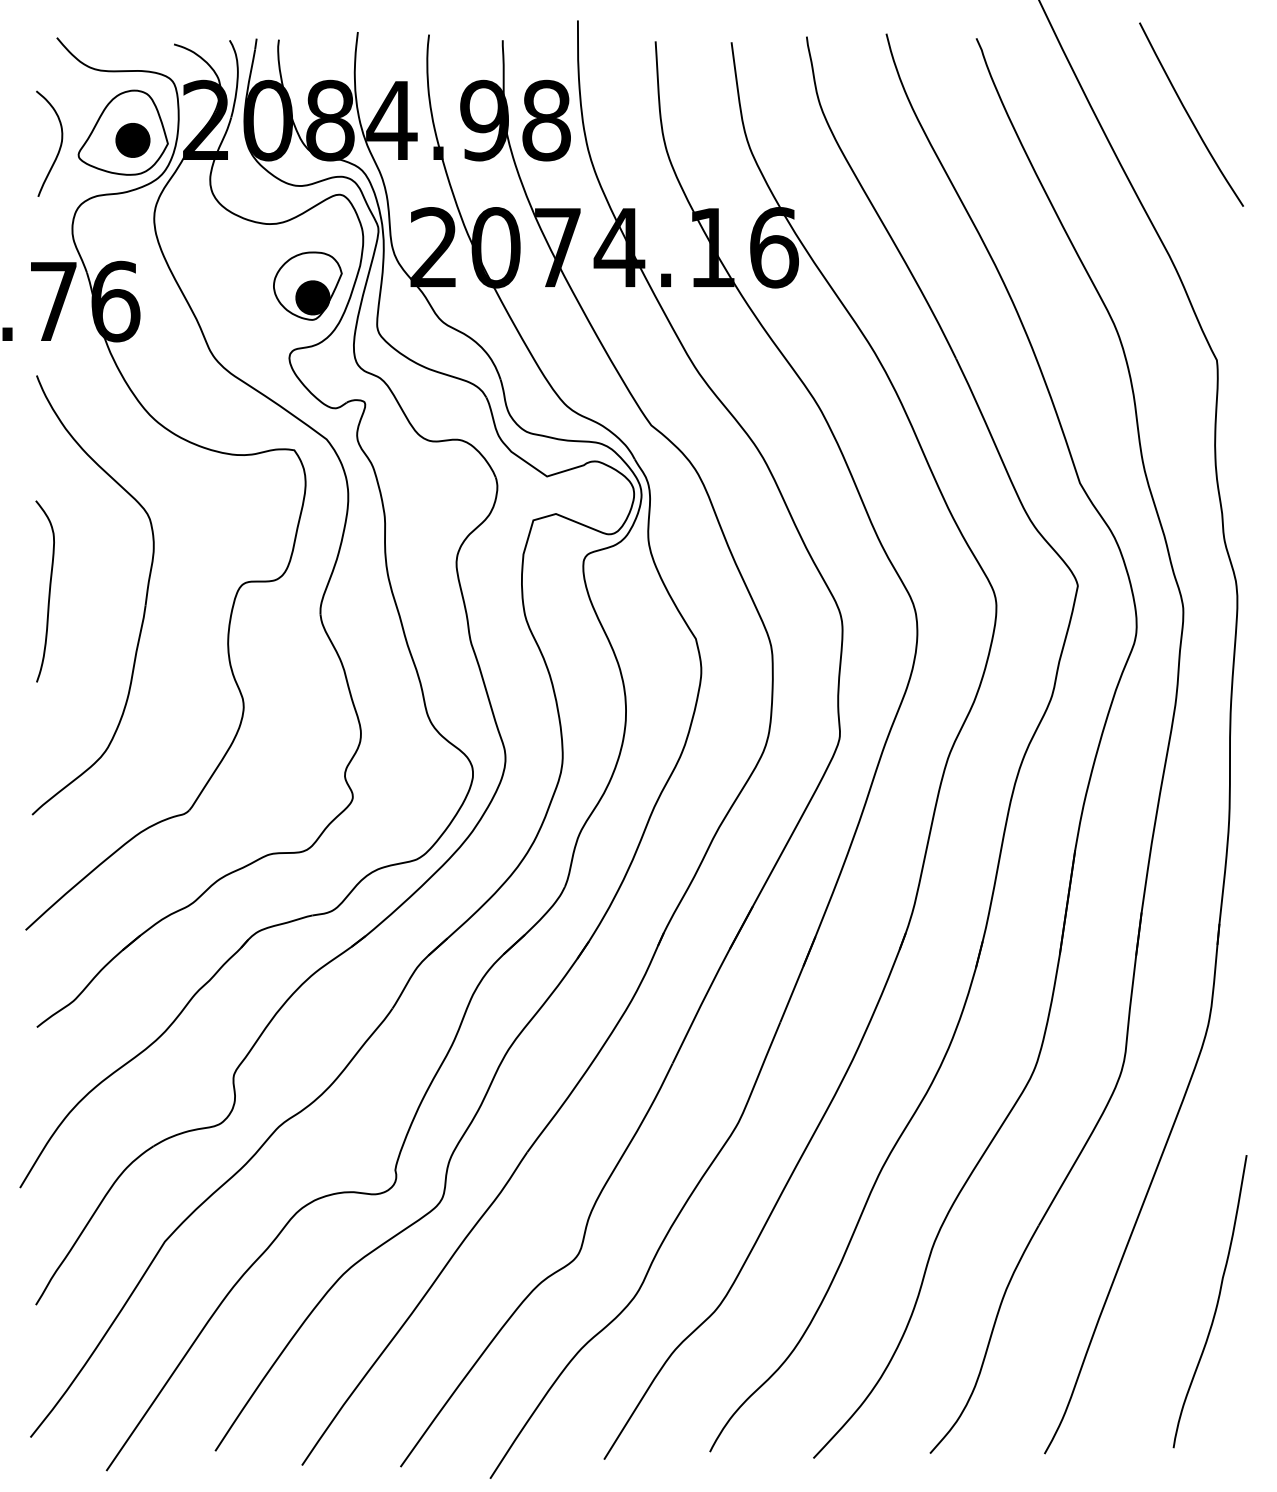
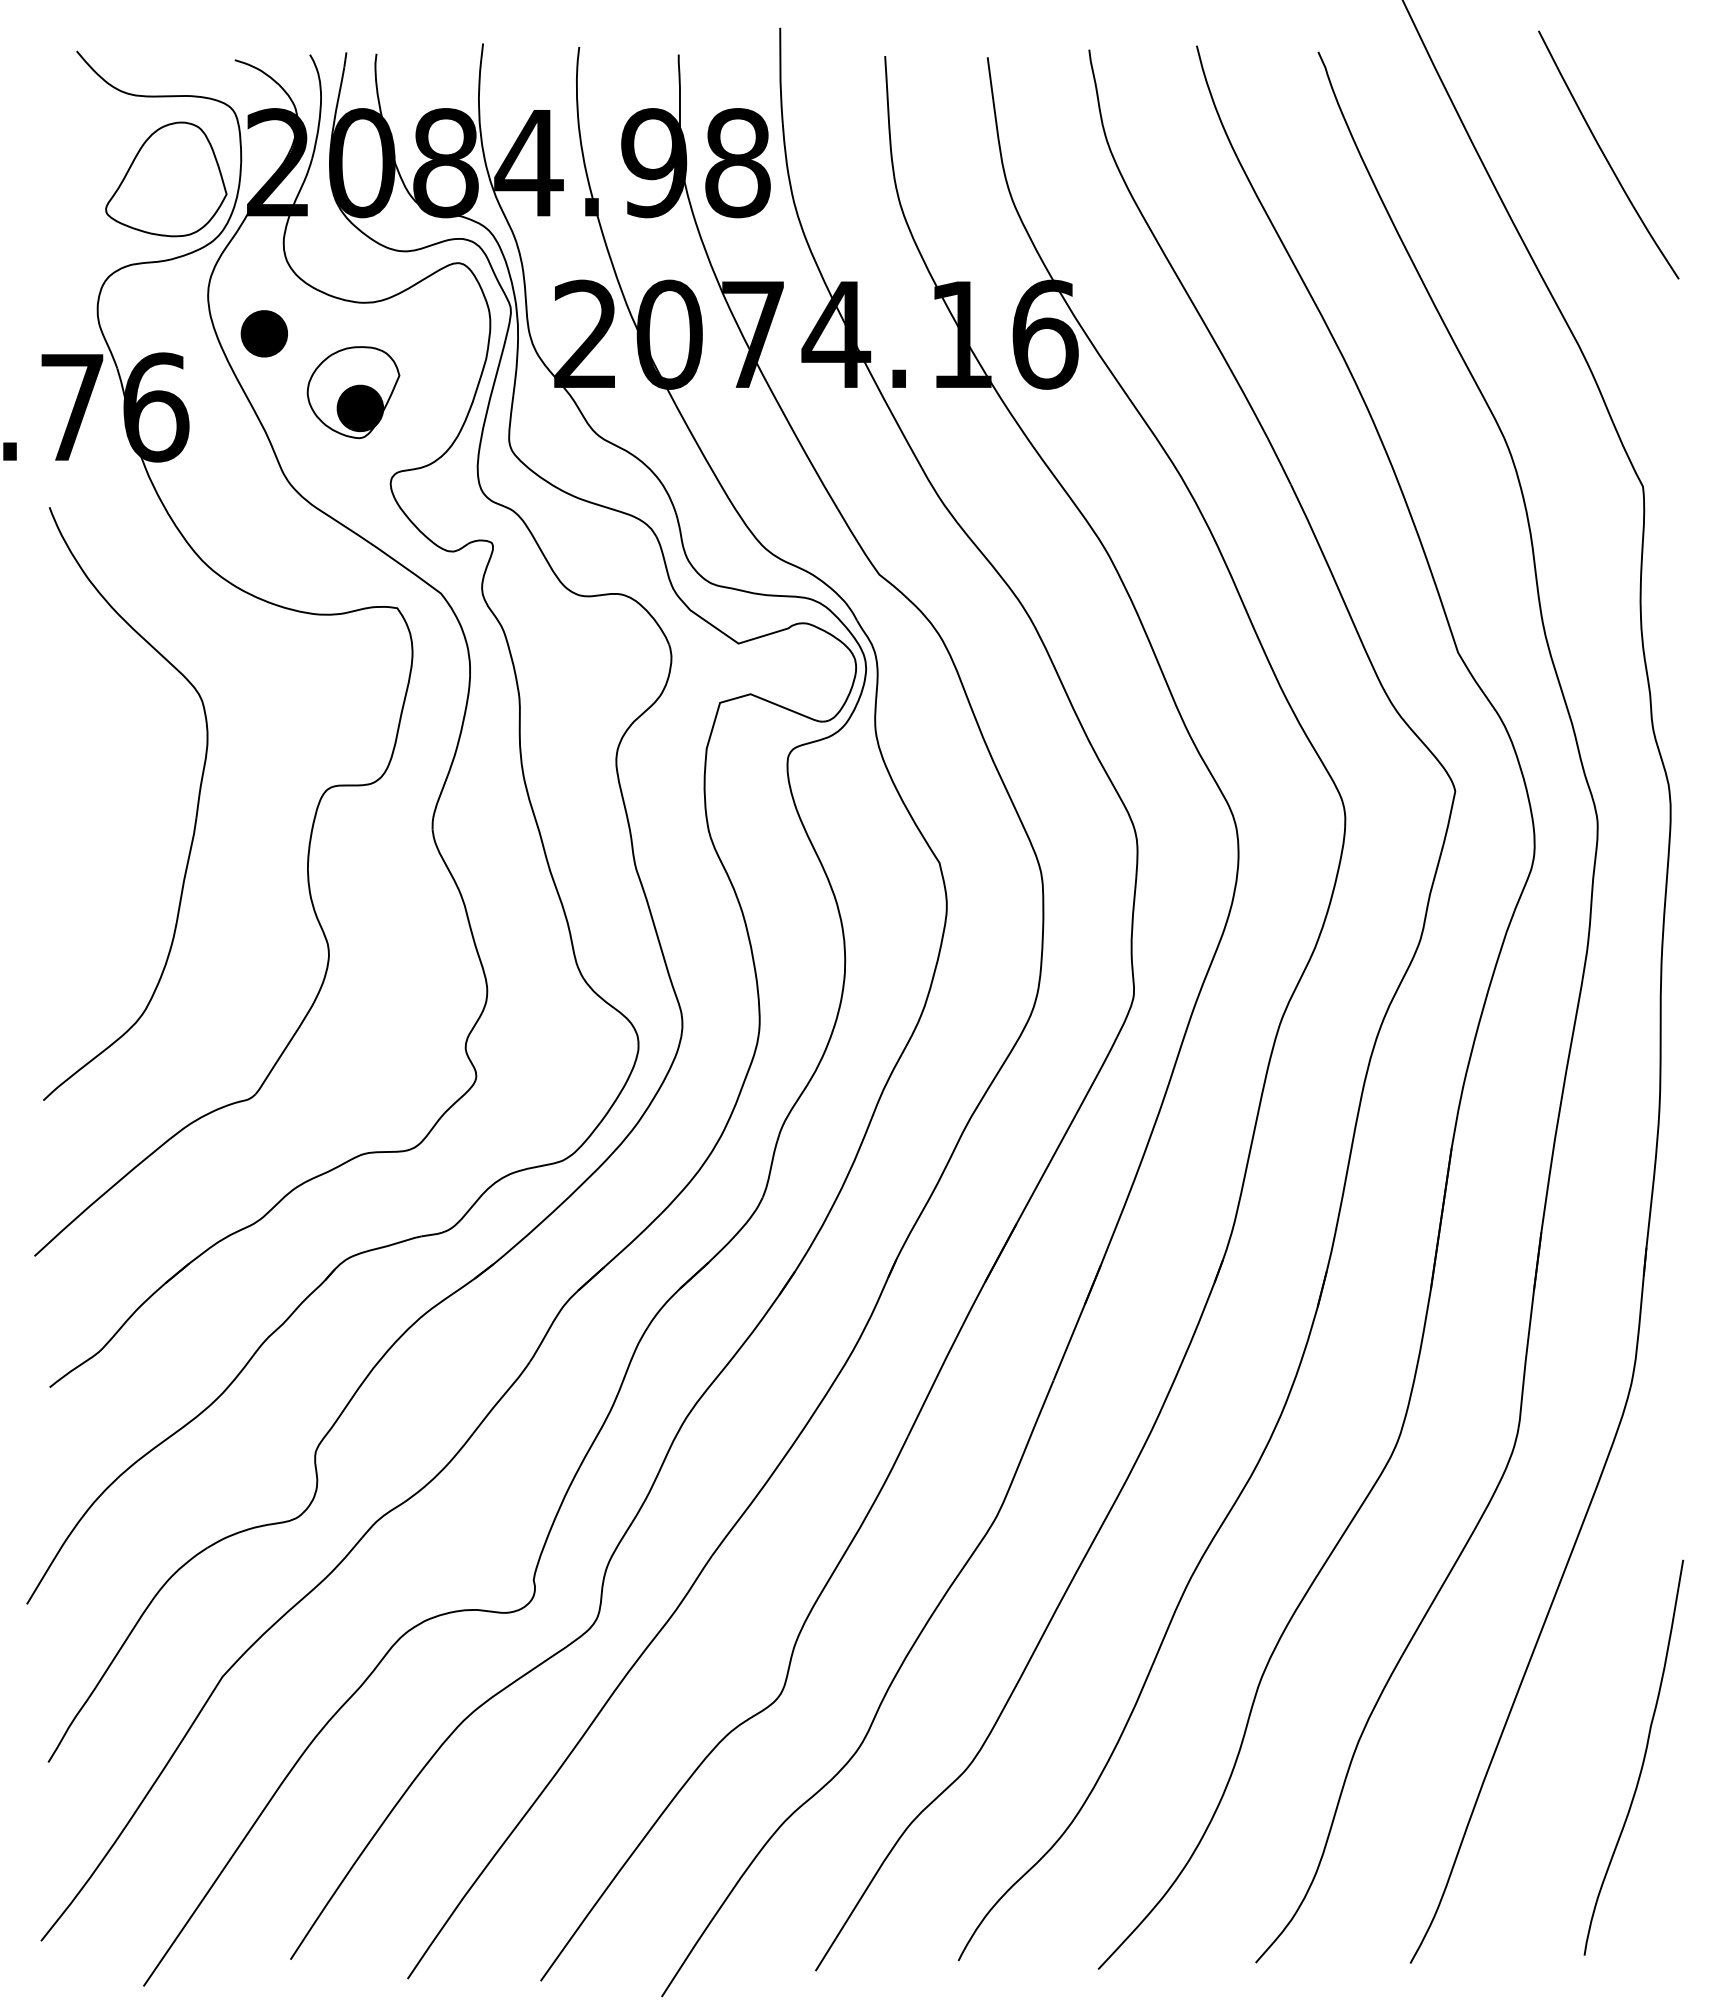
part: (132, 140) -> (263, 333), moved
curve: (59, 146) -> (80, 198), removed
part: (307, 286) -> (353, 392), moved
curve: (49, 591) -> (66, 798), removed

